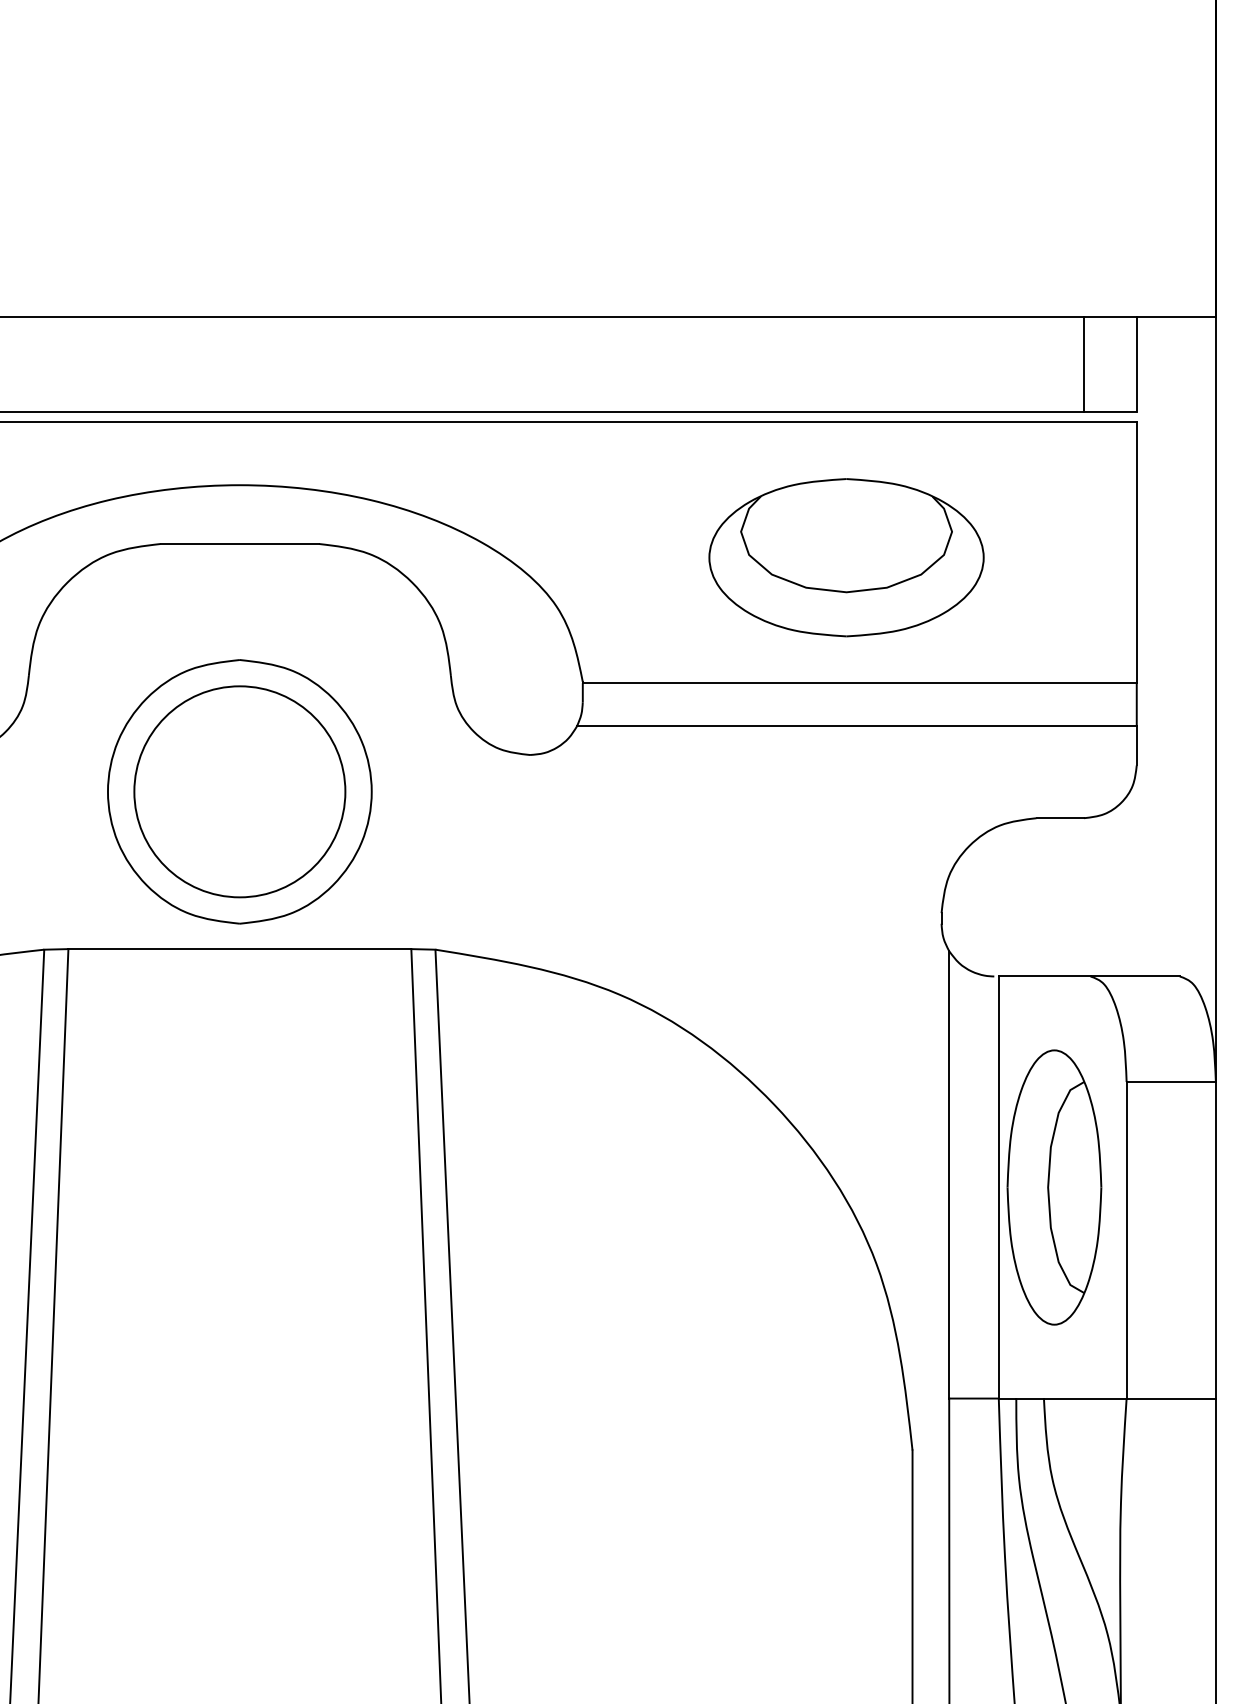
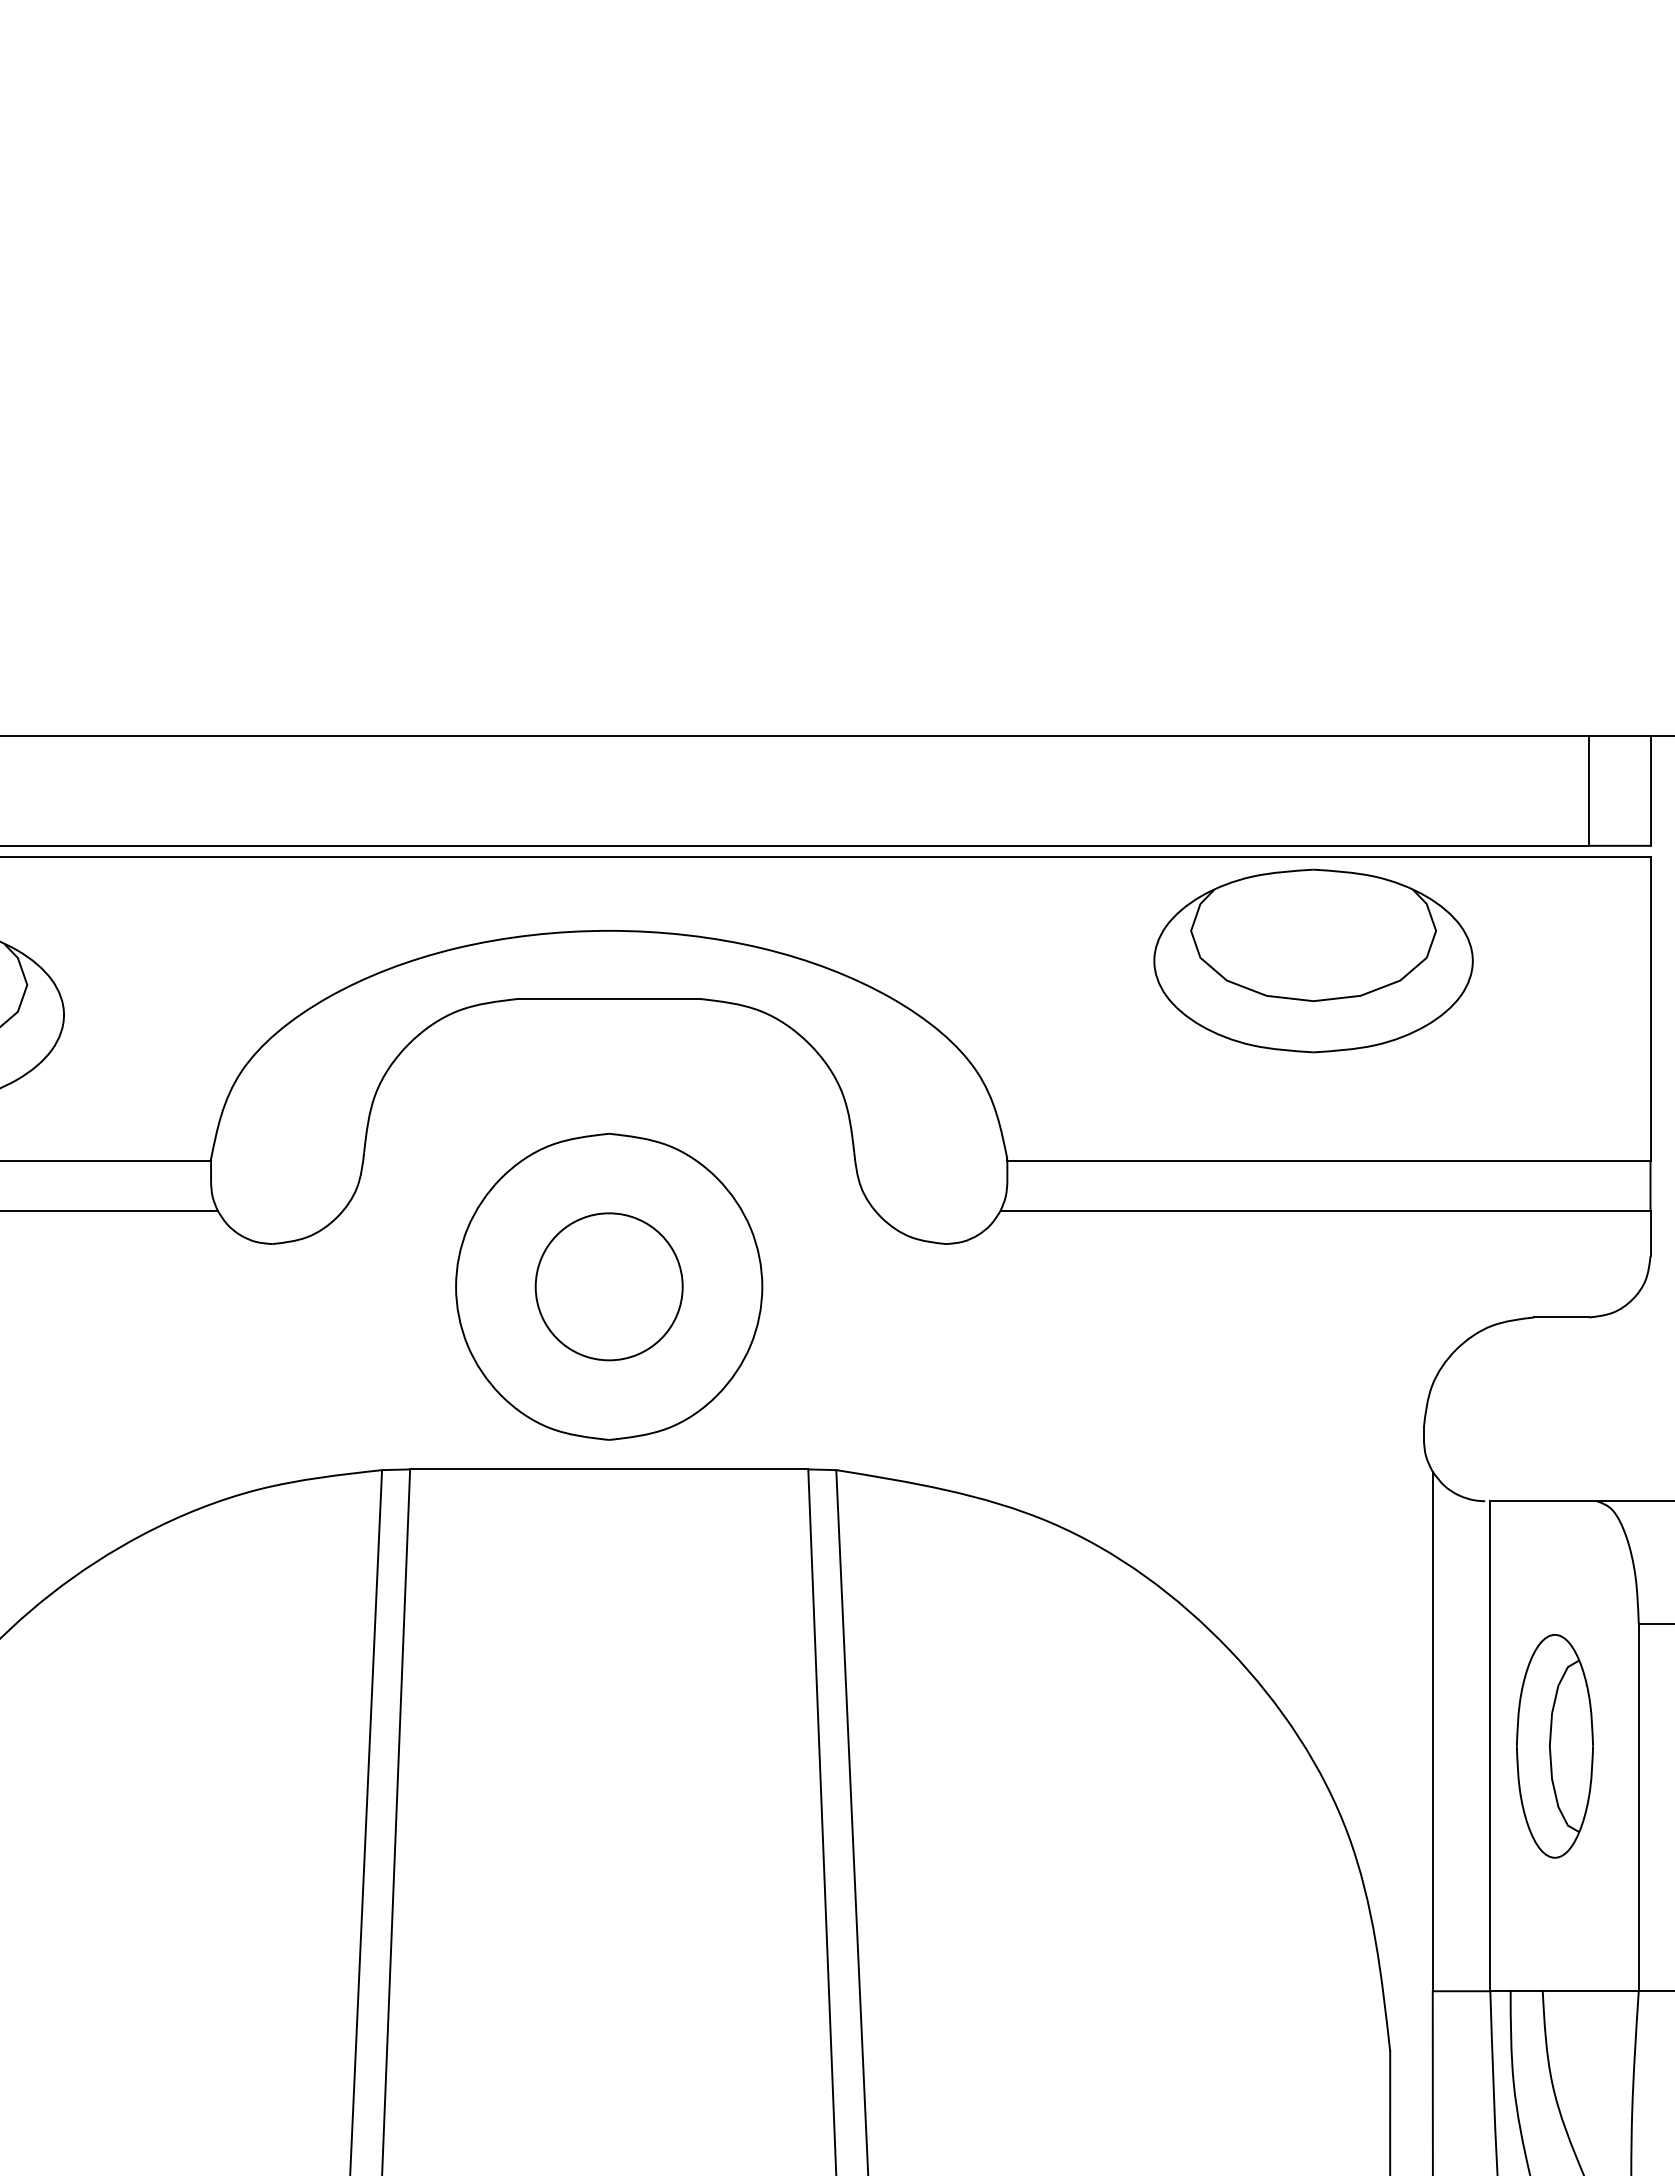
part: (846, 557) -> (1313, 960), moved
circle: (239, 791) -> (608, 1286), size x0.6
part: (1054, 1187) -> (1554, 1746), size x0.7

